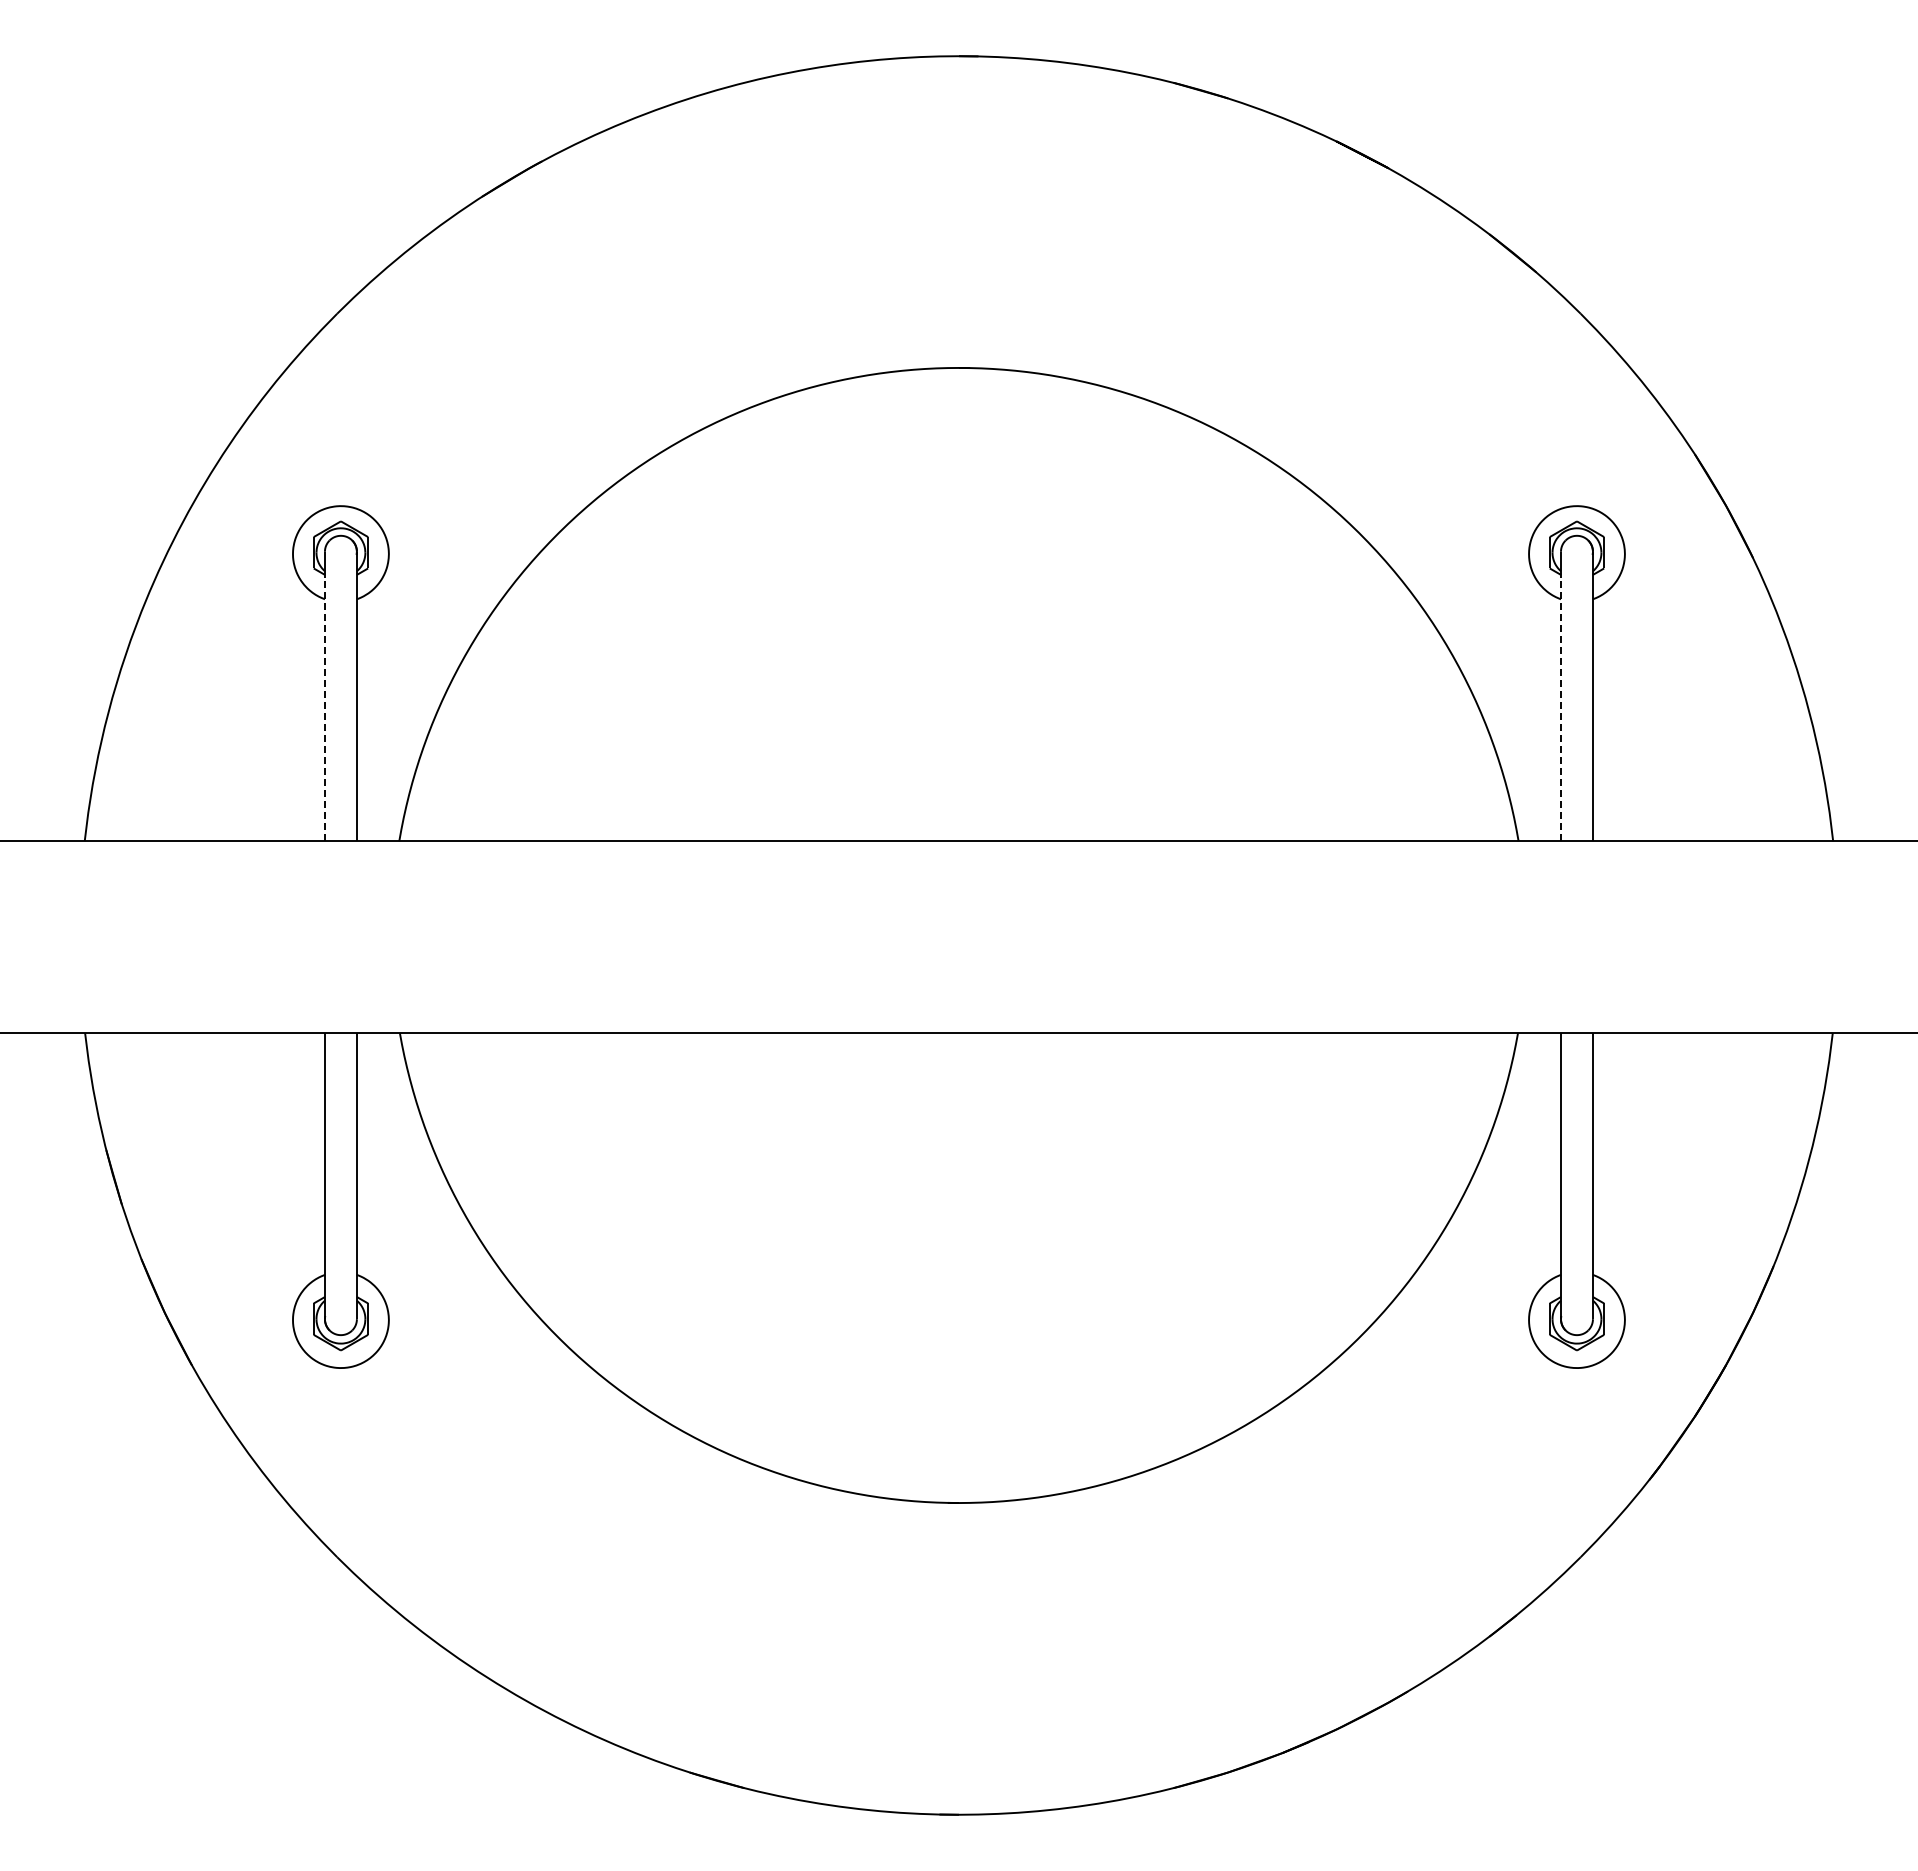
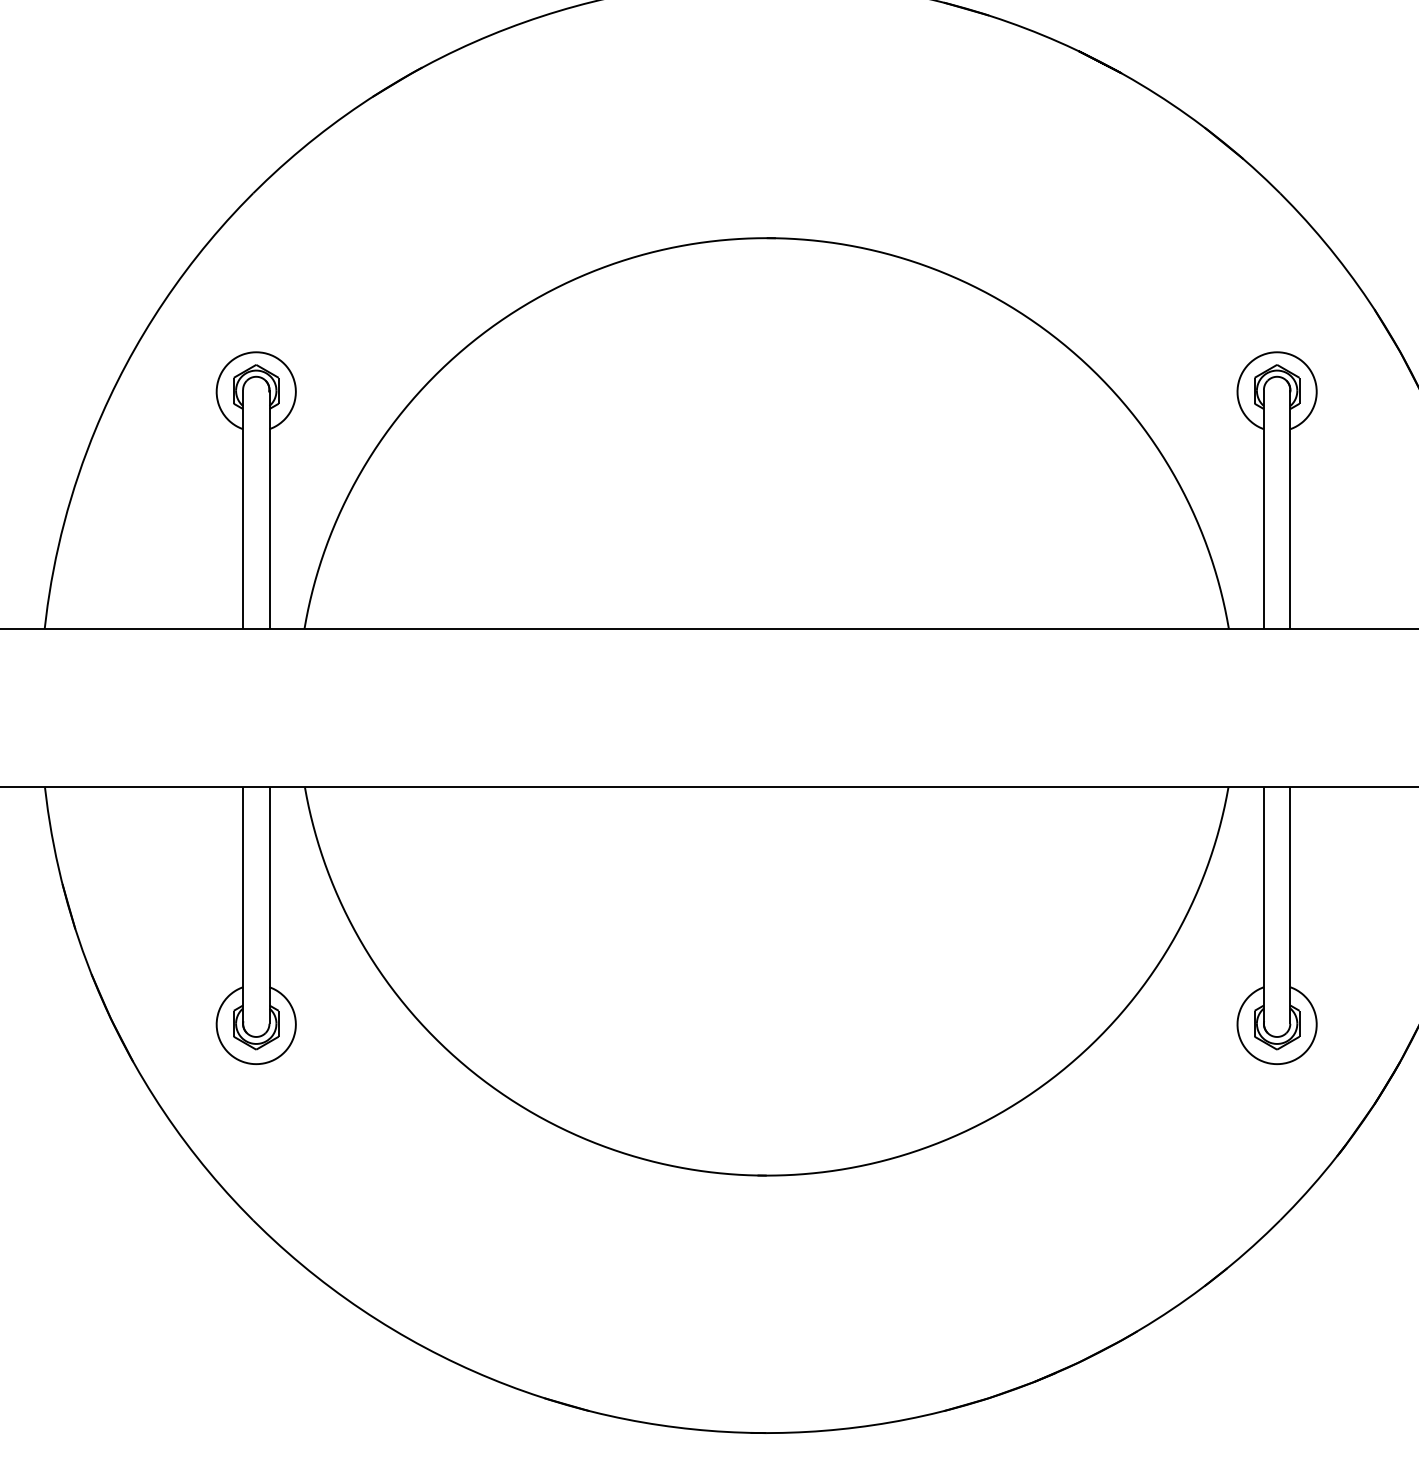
line: (324, 709) -> (242, 520), dashed -> solid
line: (1561, 709) -> (1264, 520), dashed -> solid

